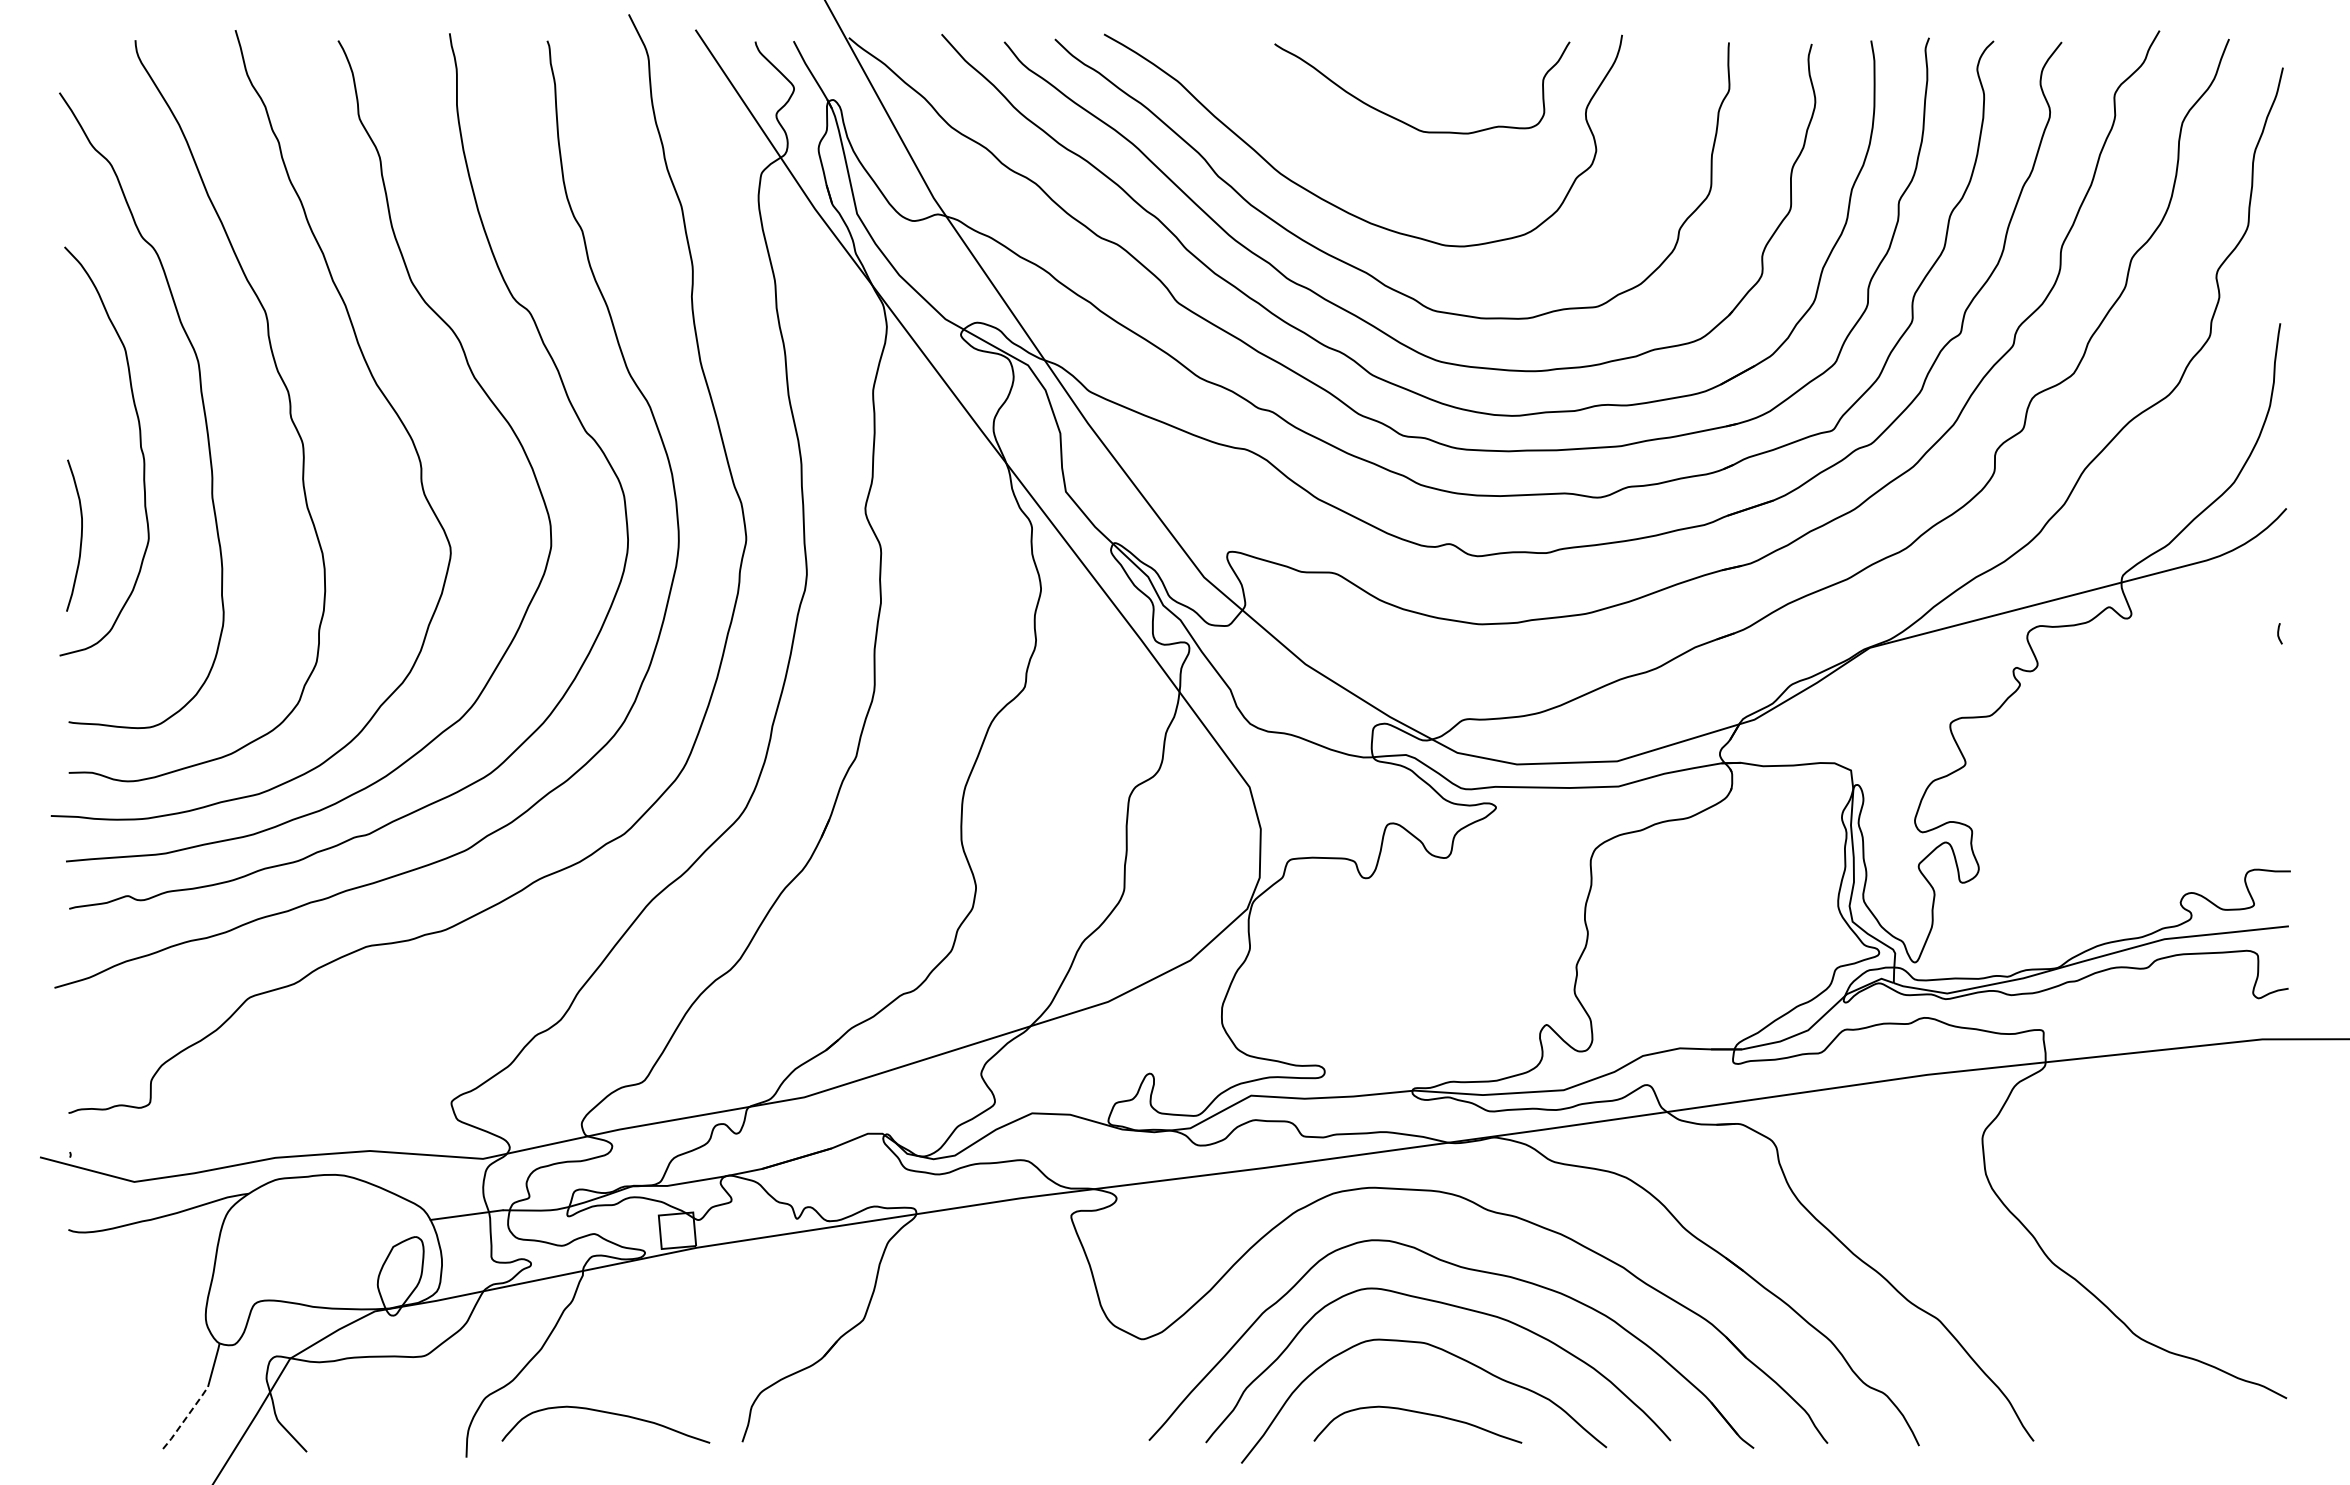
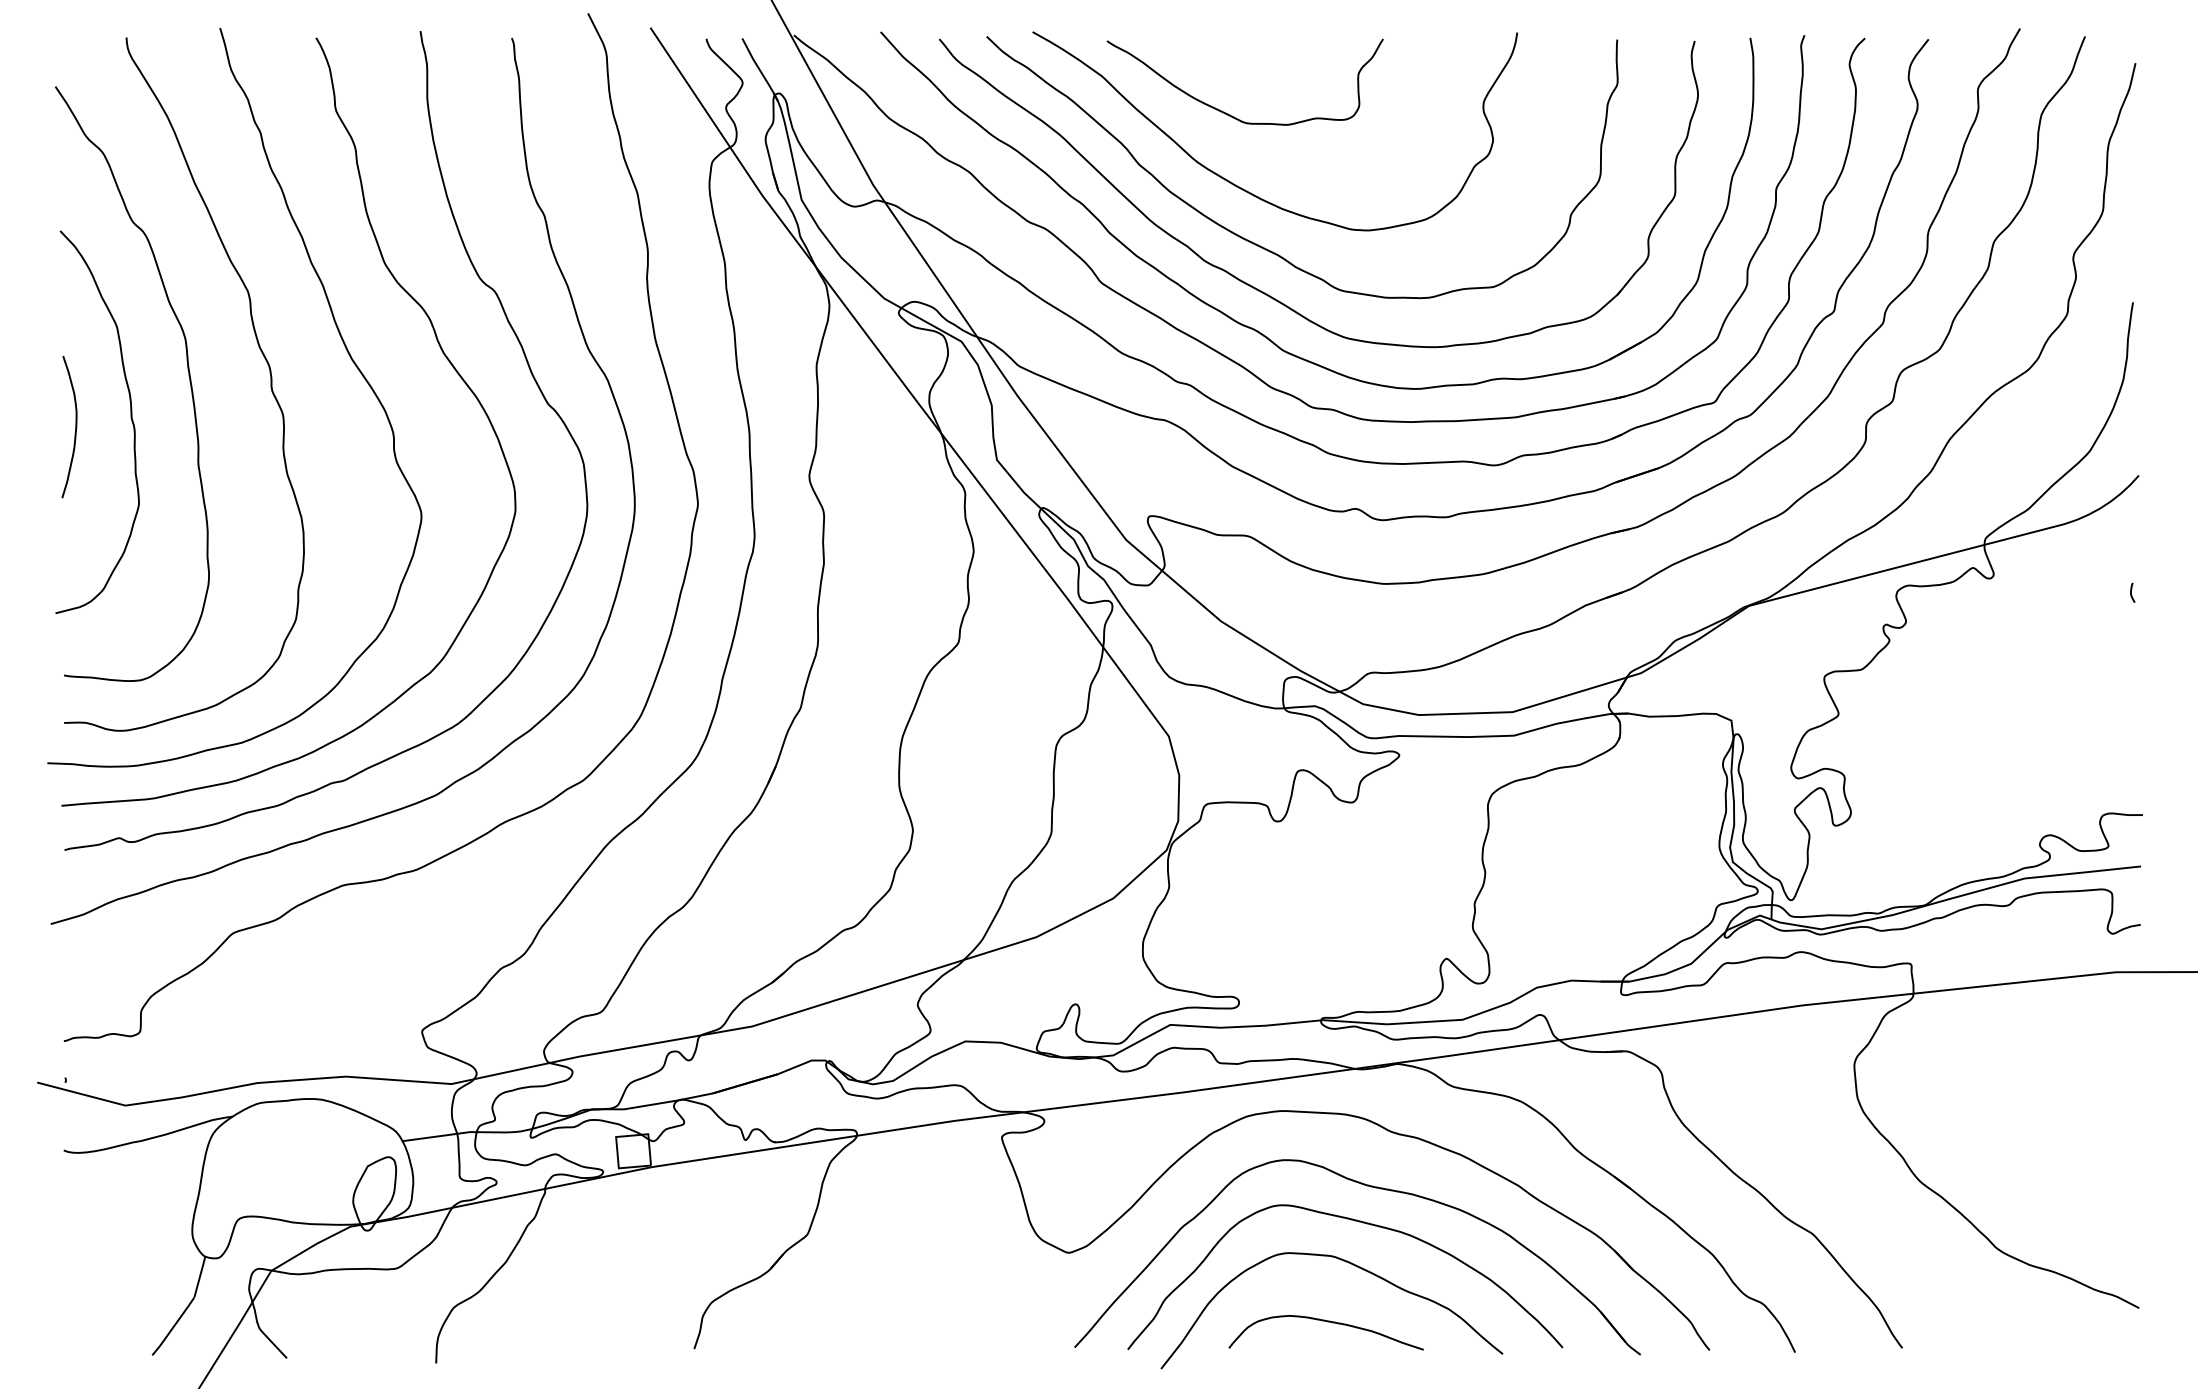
curve: (1405, 122) -> (1229, 114), moved
curve: (80, 535) -> (75, 426), moved
curve: (606, 1413) -> (567, 1322), removed
line: (185, 1418) -> (173, 1326), dashed -> solid

